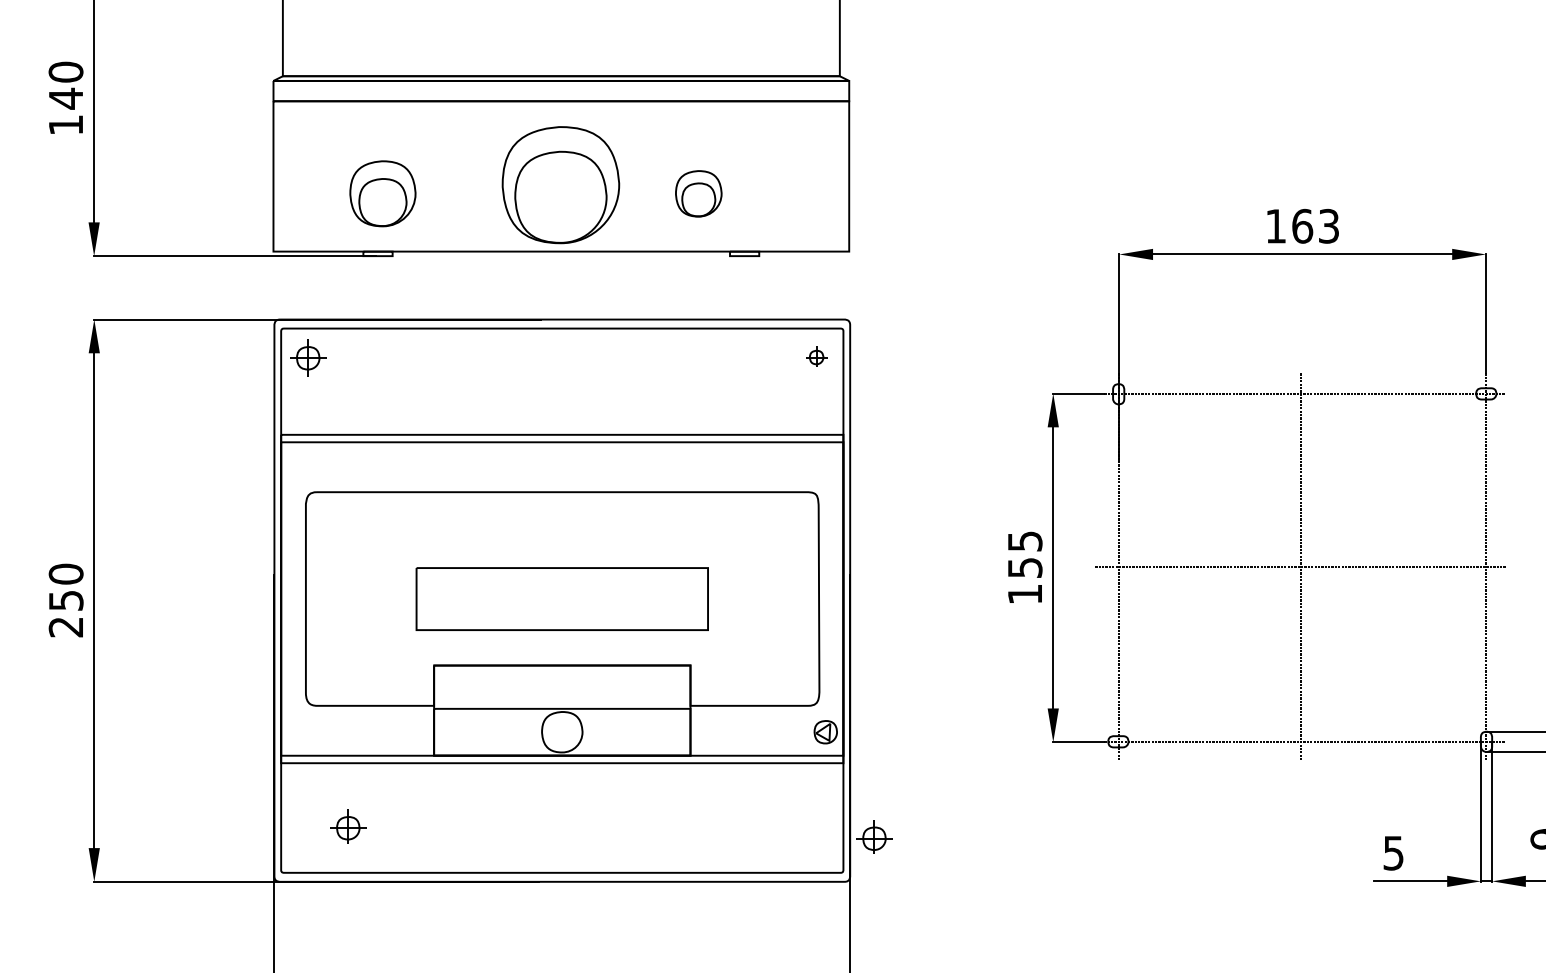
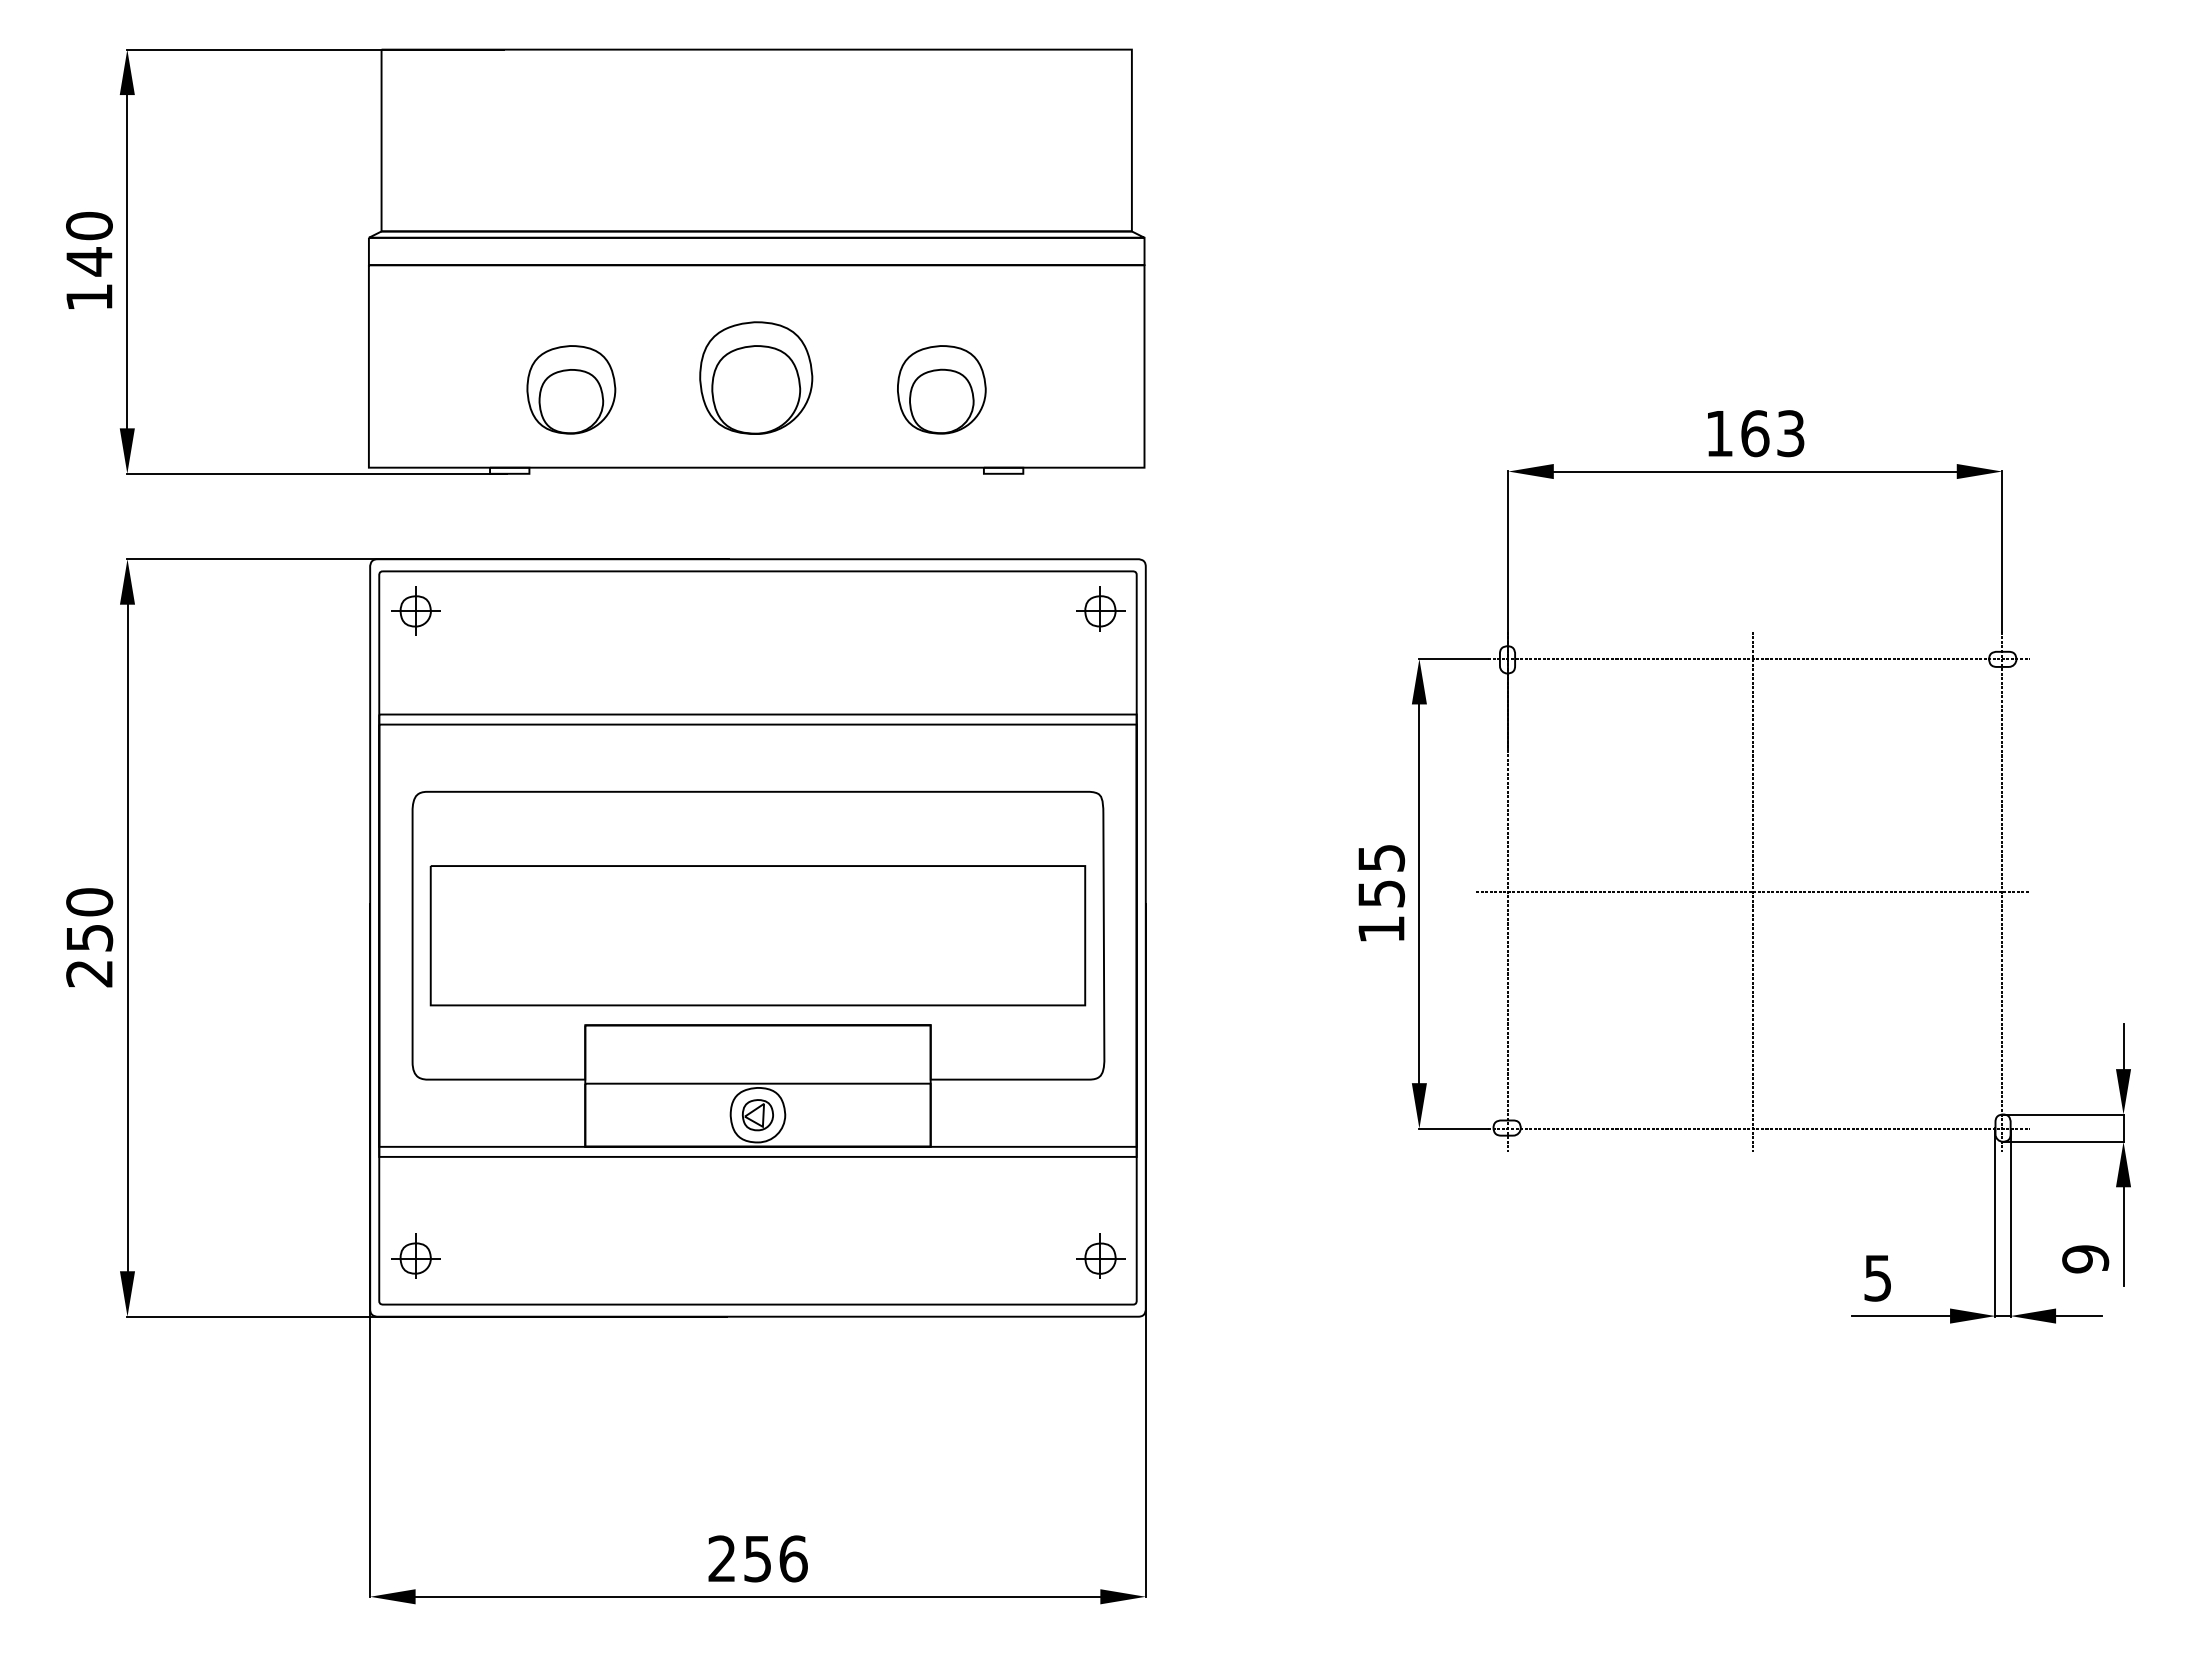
part: (561, 184) -> (756, 377), size x0.71
part: (383, 193) -> (571, 389), moved
part: (698, 193) -> (941, 389), size x1.43
part: (816, 356) -> (1100, 608), size x1.67
part: (561, 598) -> (757, 935), size x1.67
part: (825, 732) -> (757, 1115), moved
part: (348, 825) -> (415, 1255), moved
part: (874, 836) -> (1100, 1255), moved

